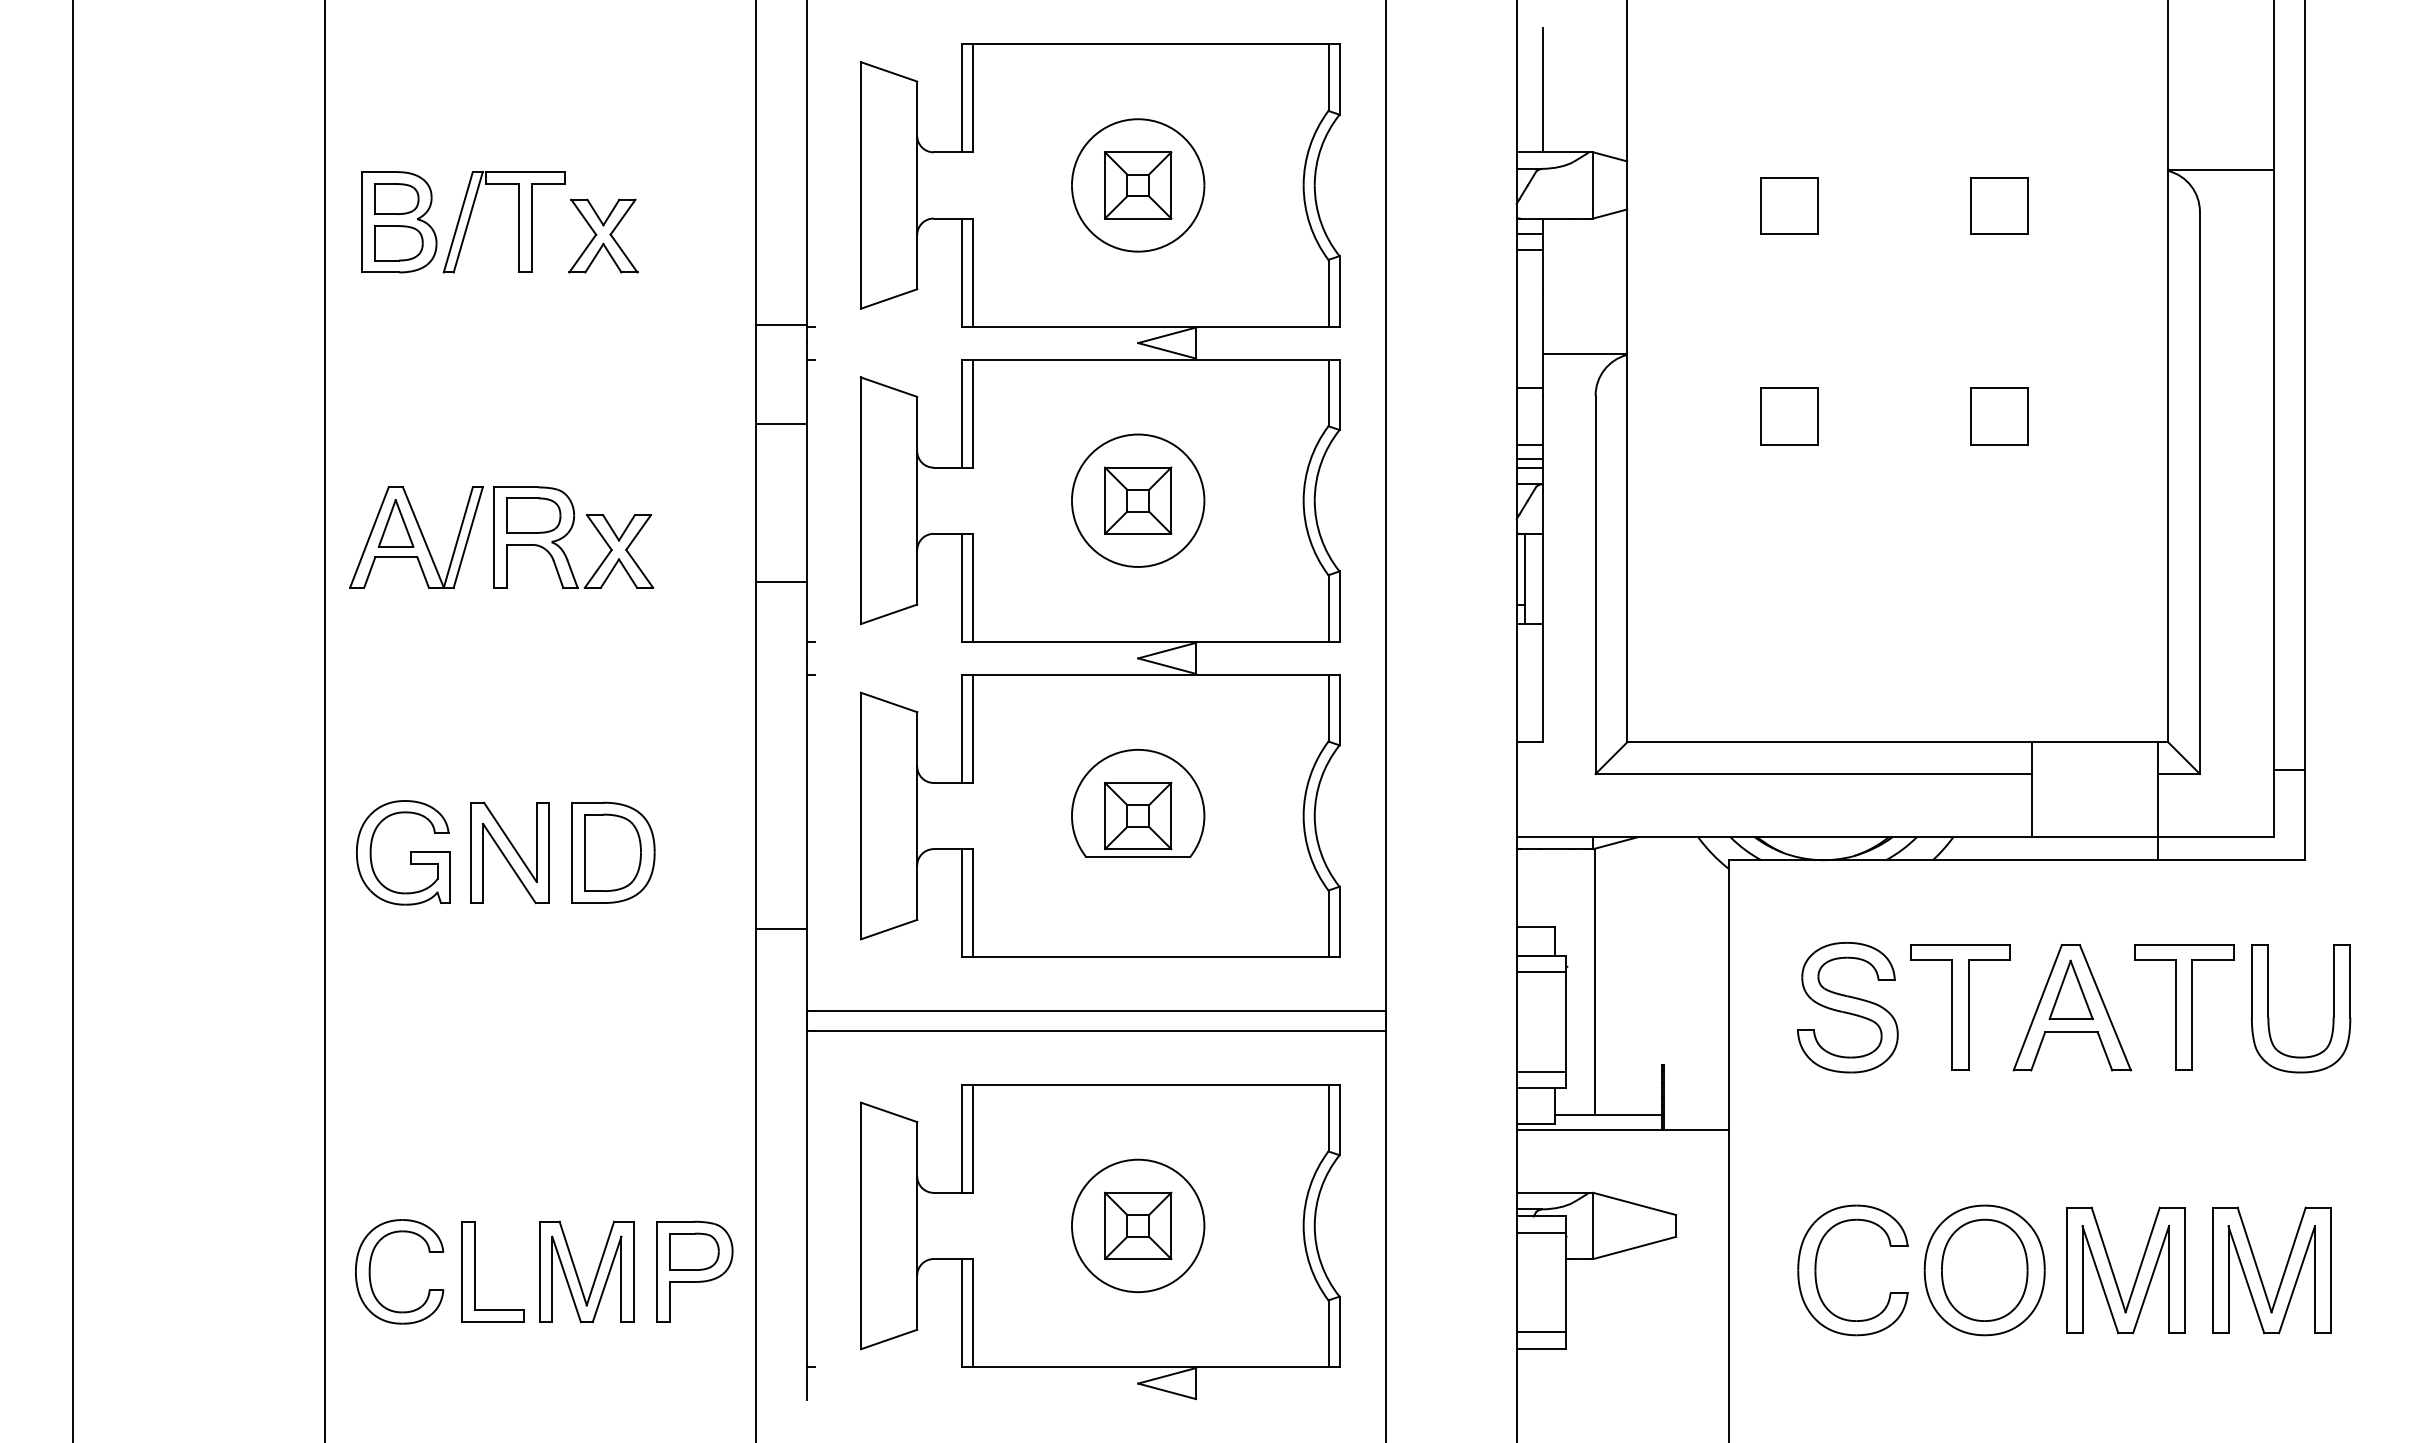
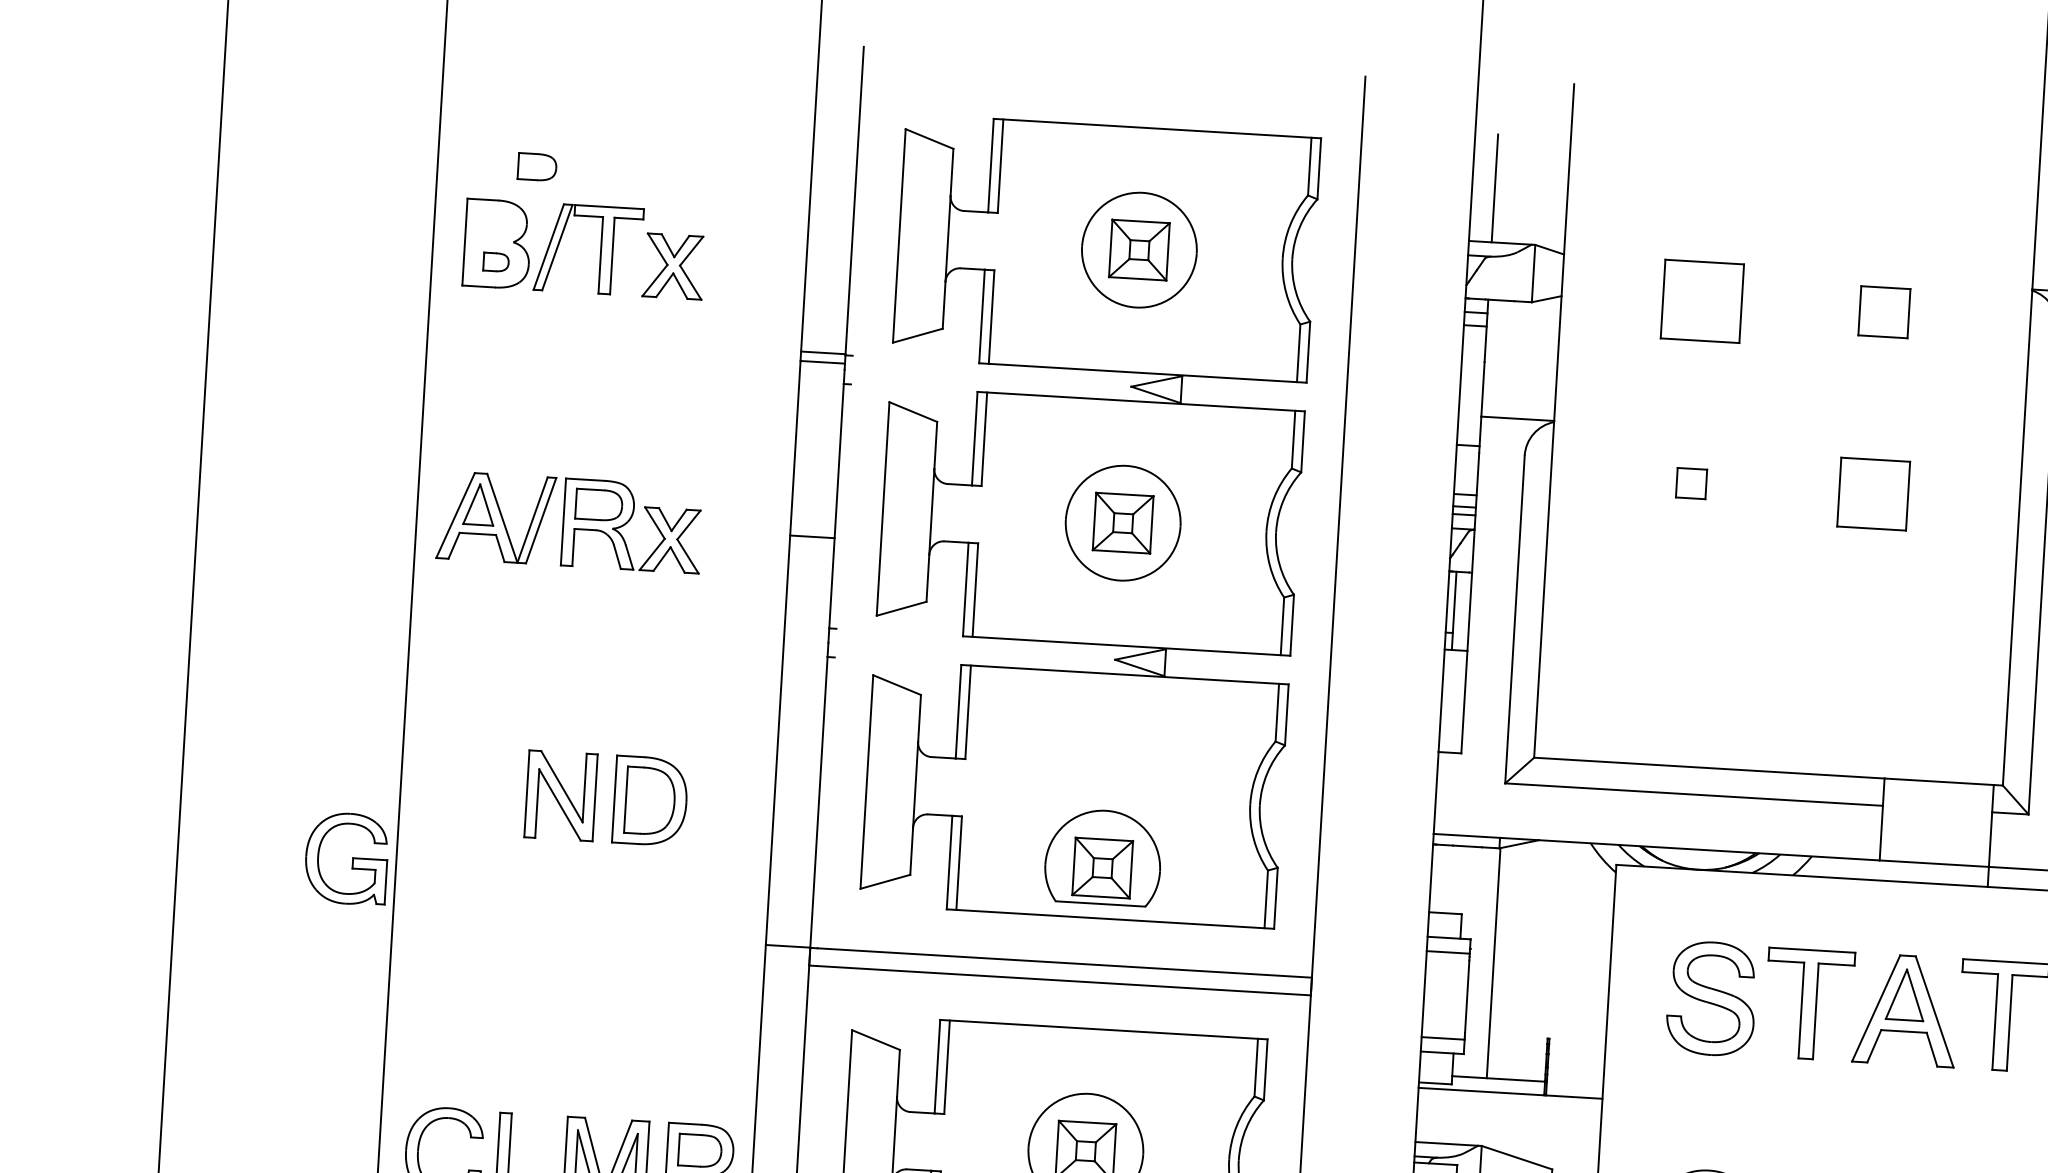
part: (396, 198) -> (537, 166), moved
part: (1789, 205) -> (1702, 301), size x1.6
part: (398, 243) -> (495, 262), size x0.6
part: (1789, 416) -> (1691, 483), size x0.6
part: (1999, 416) -> (1873, 494), size x1.4
line: (781, 424) -> (822, 362), moved
line: (781, 581) -> (812, 536), moved
part: (1138, 803) -> (1103, 857), moved
part: (410, 852) -> (352, 858), moved
line: (781, 928) -> (788, 946), moved

